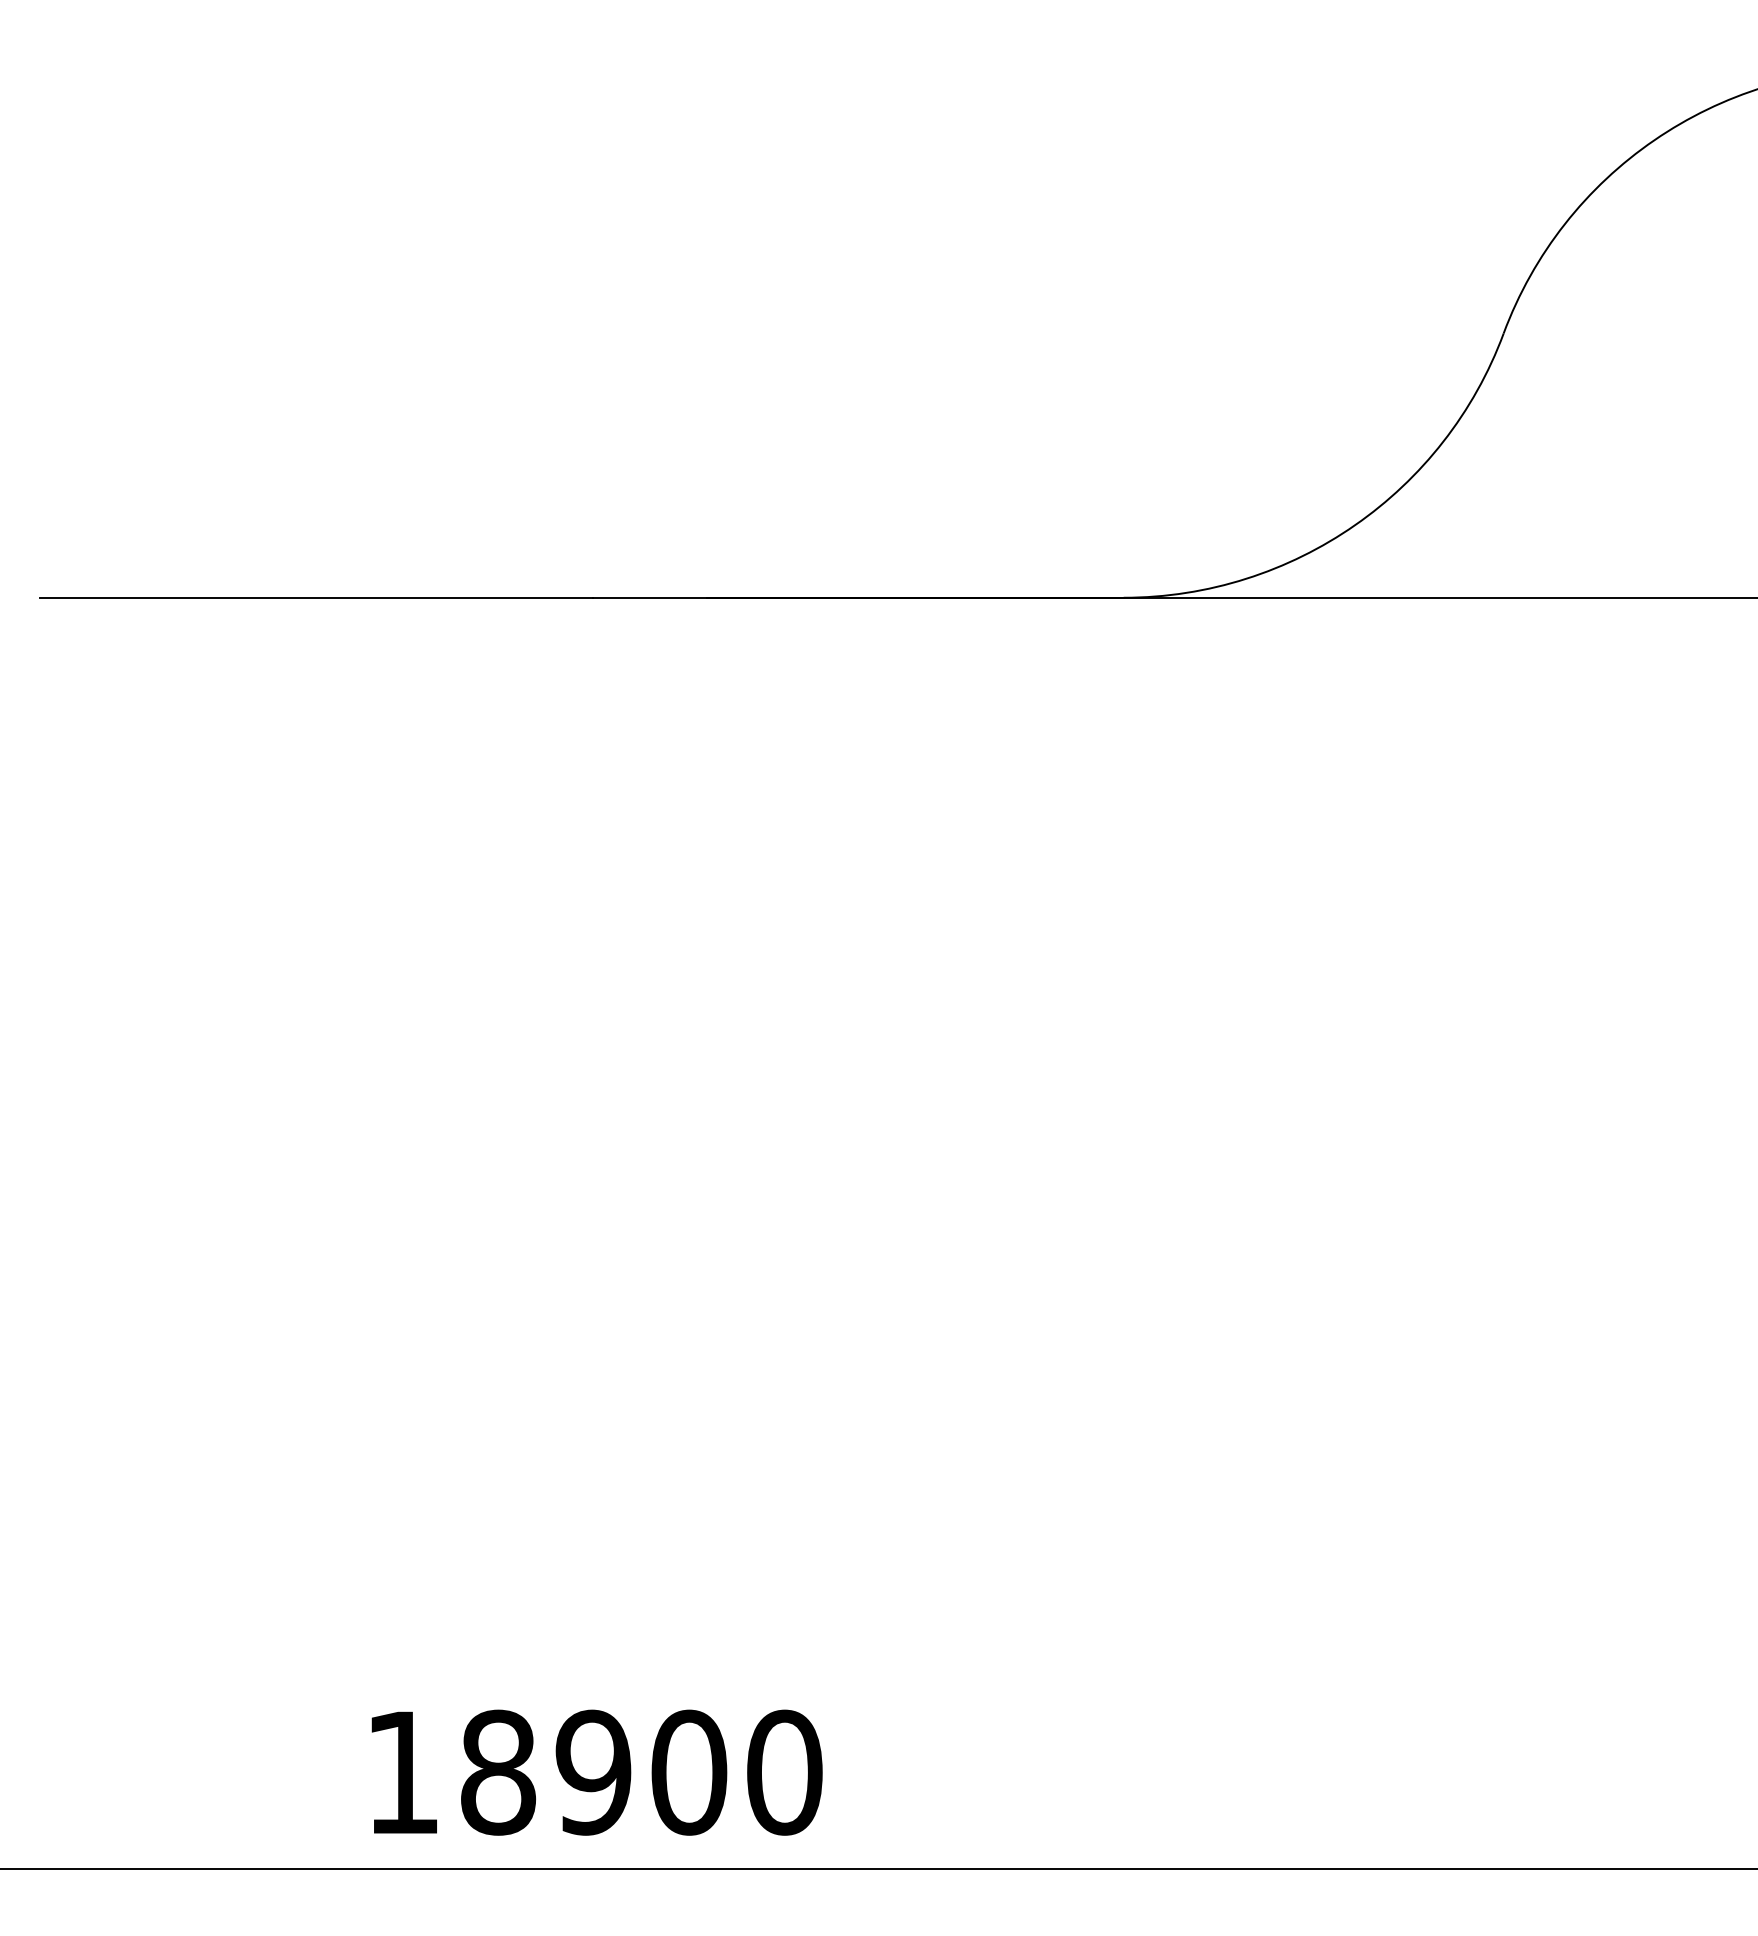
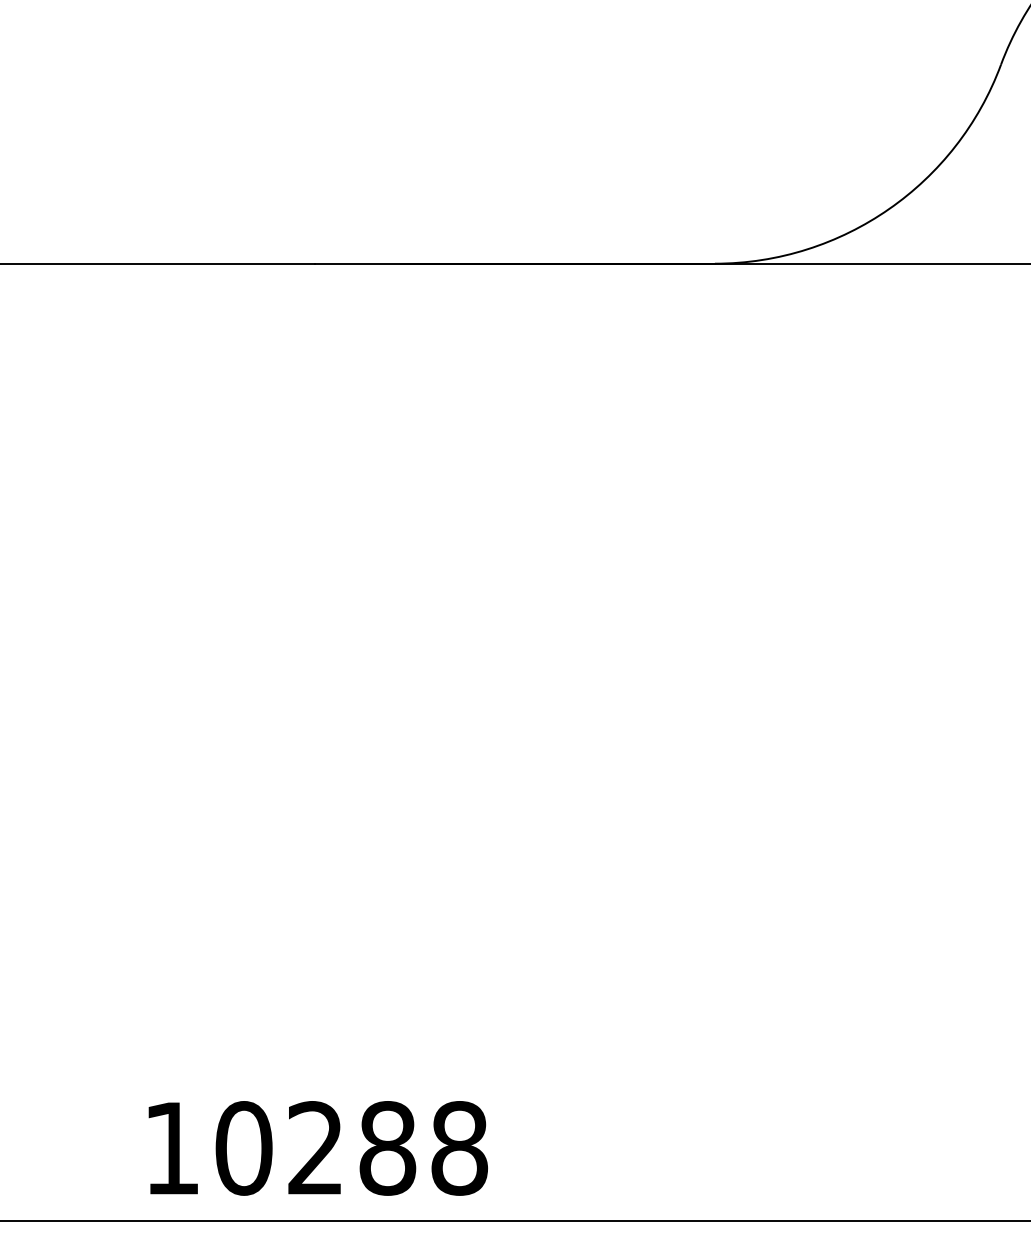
text: (641, 1772) -> (351, 1148), 18900 -> 10288

